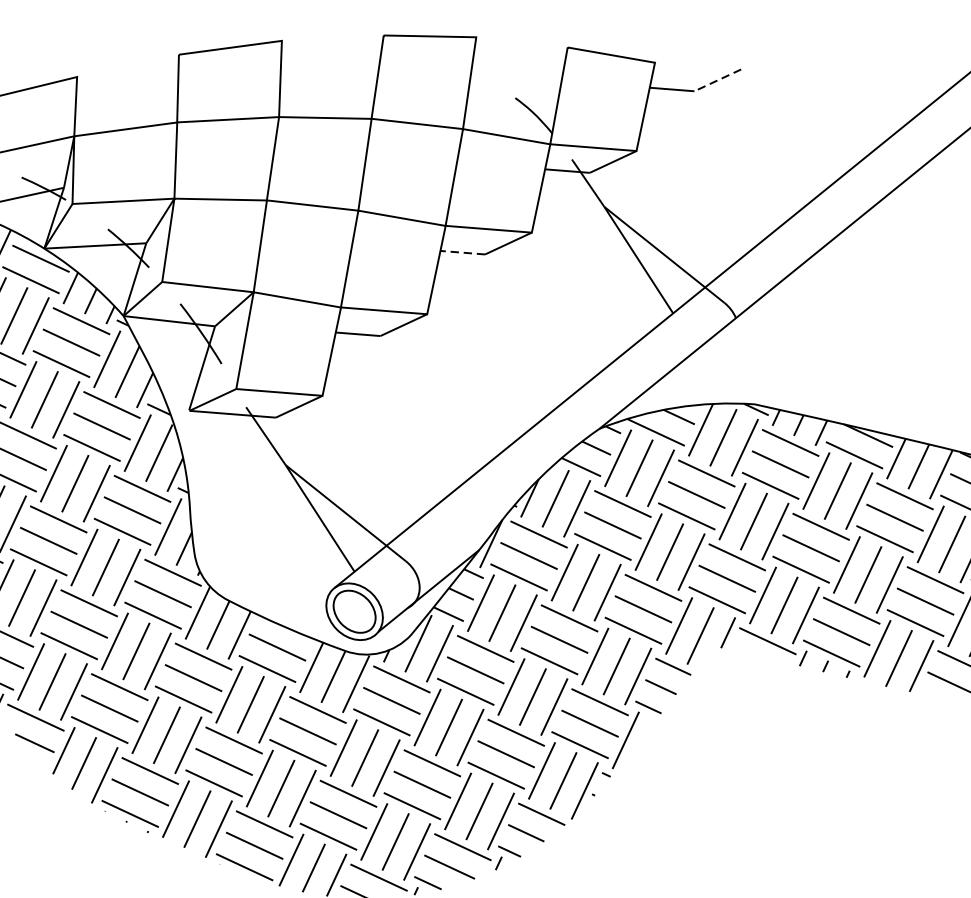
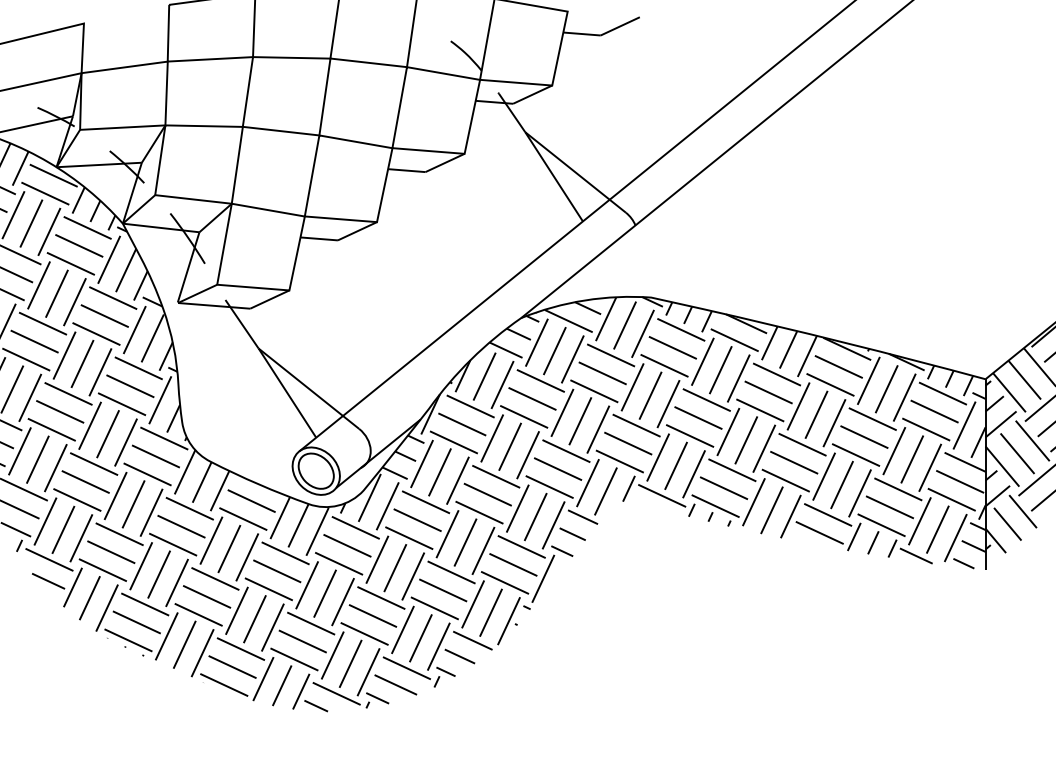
line: (718, 80) -> (620, 26), dashed -> solid
line: (462, 252) -> (406, 170), dashed -> solid

